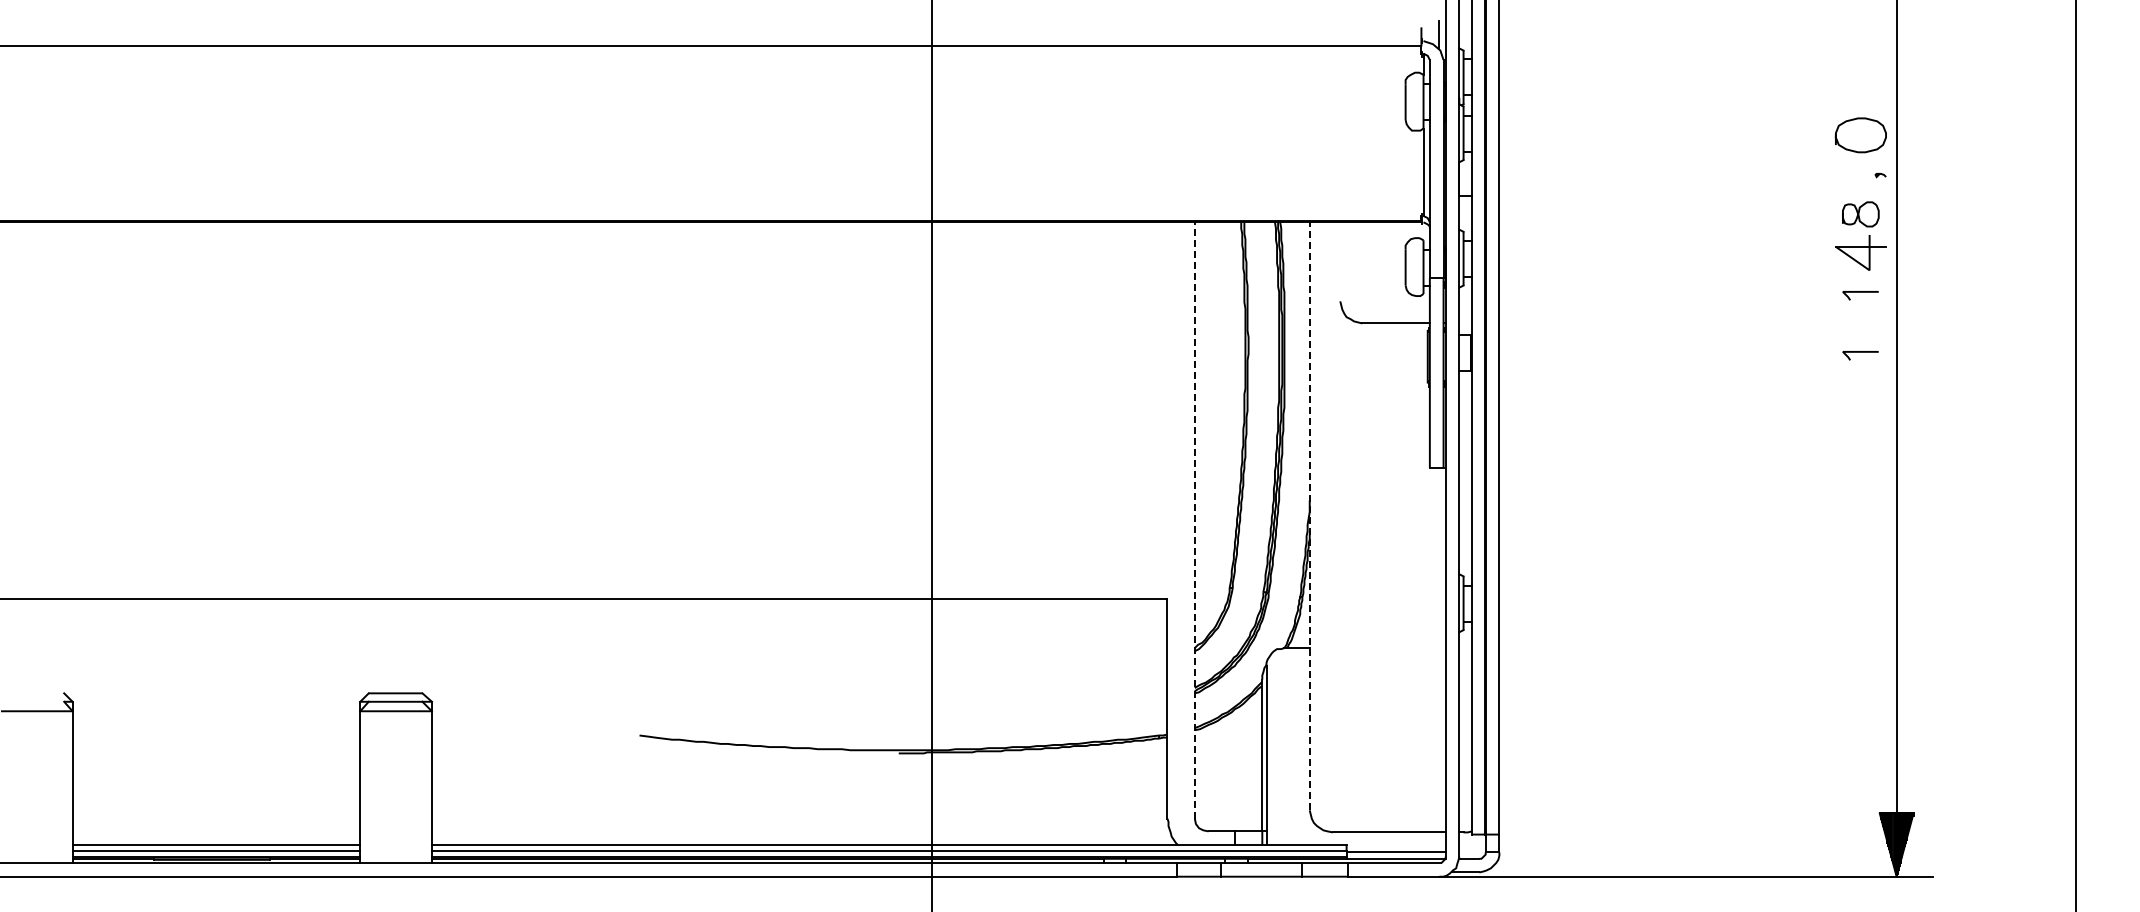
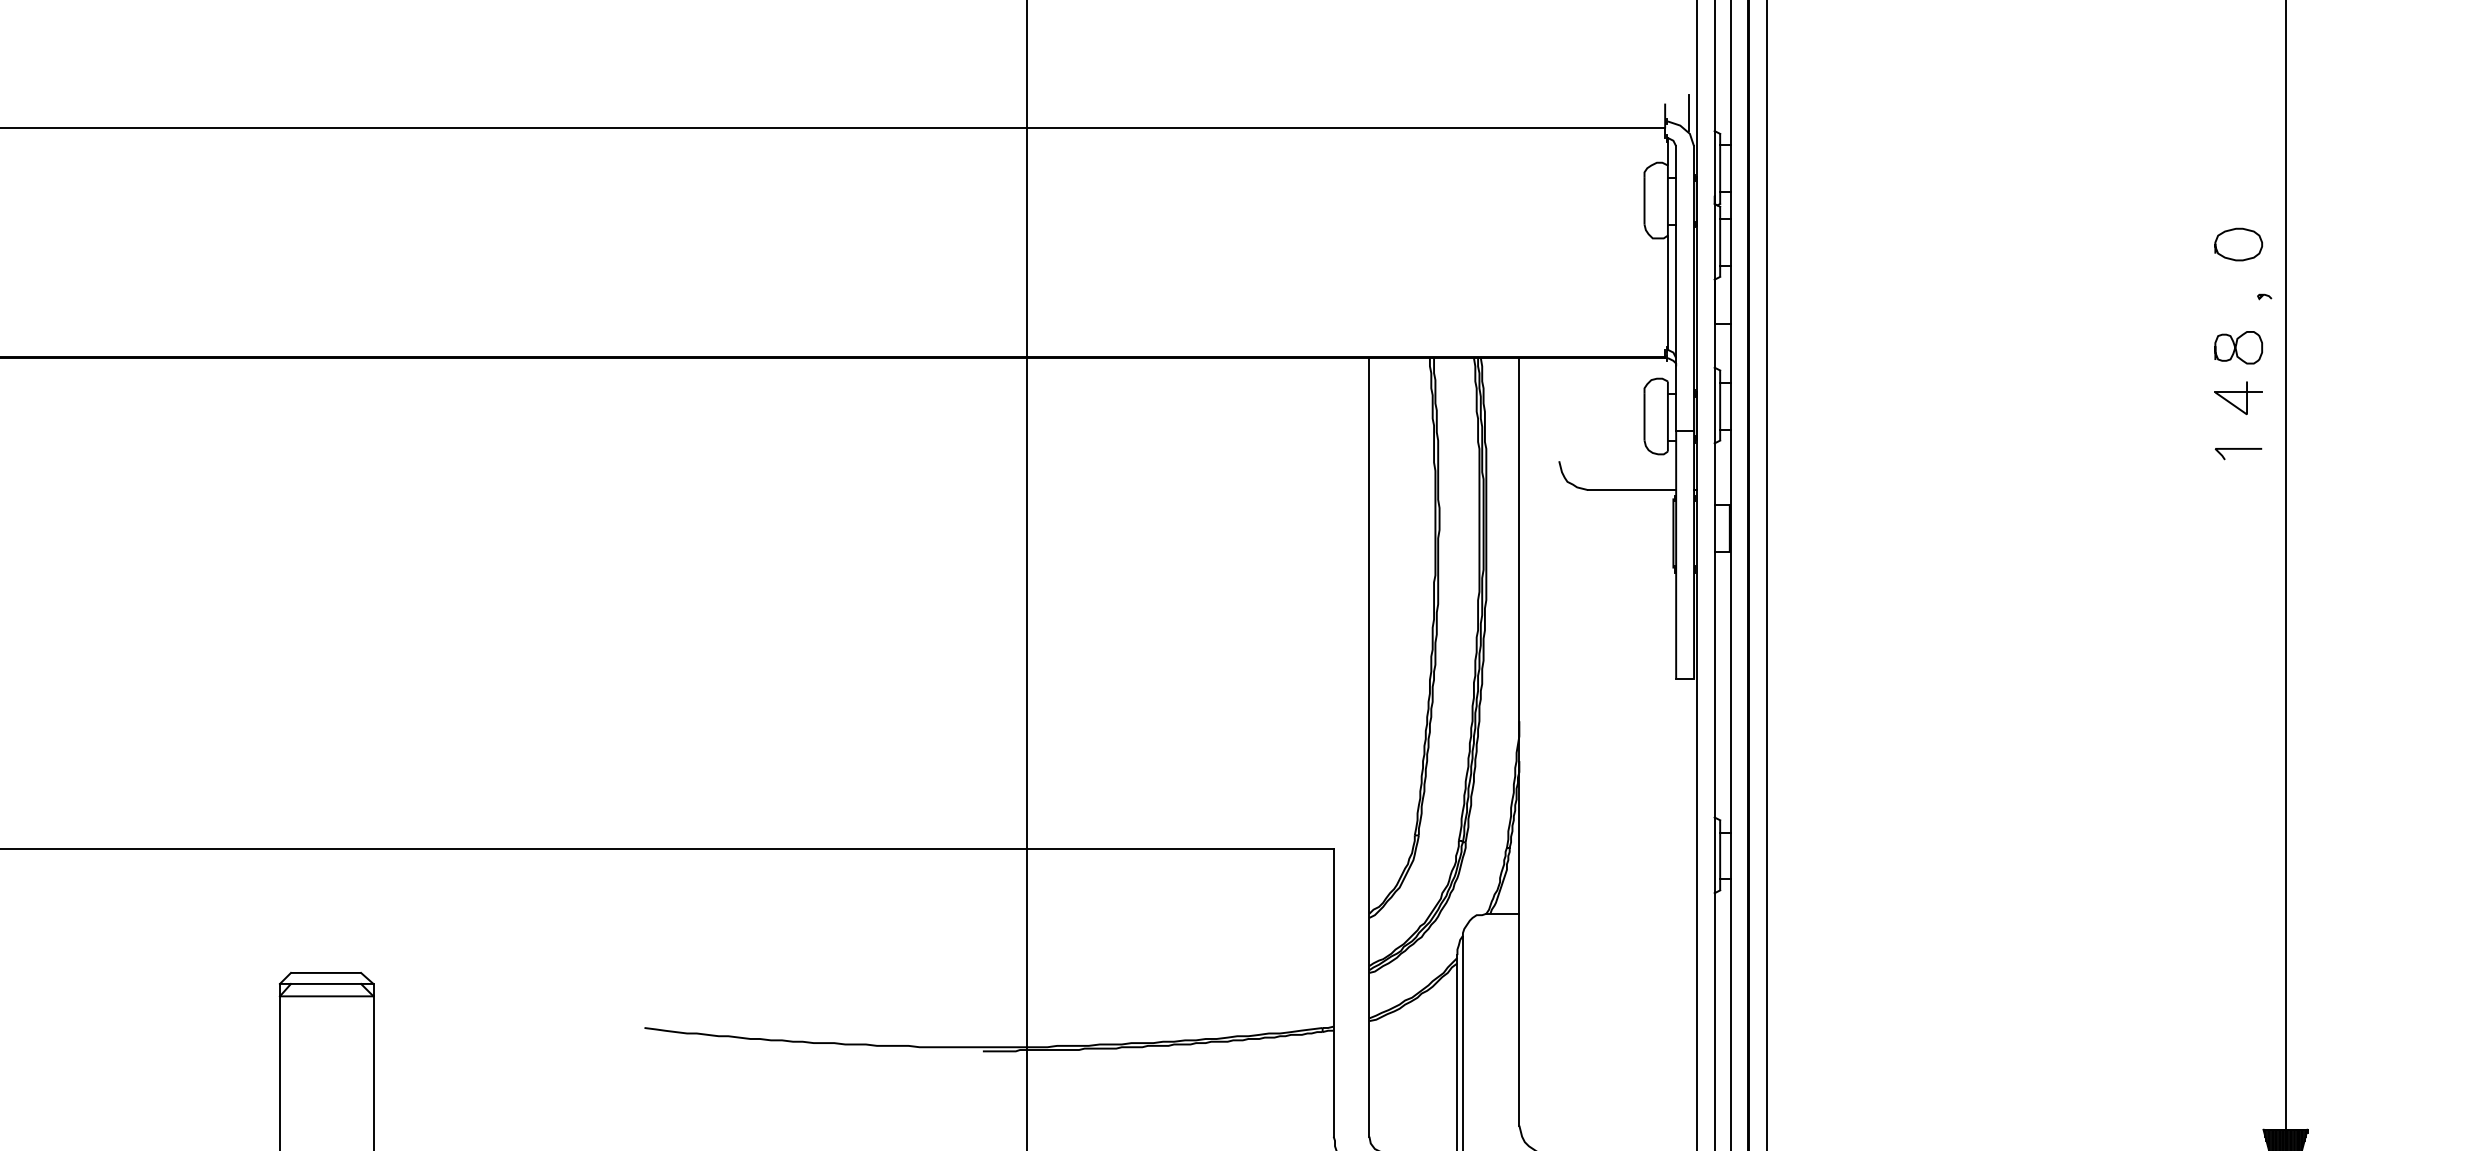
part: (1860, 135) -> (2238, 244), size x0.71
part: (1860, 253) -> (2238, 398), size x0.71
curve: (1860, 352) -> (2238, 528), removed
line: (1309, 516) -> (1519, 742), dashed -> solid
line: (1194, 520) -> (1368, 747), dashed -> solid

